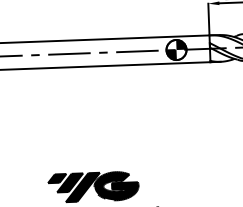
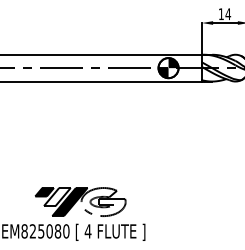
fill: (70, 183) -> (57, 197), removed
fill: (116, 186) -> (103, 202), removed

